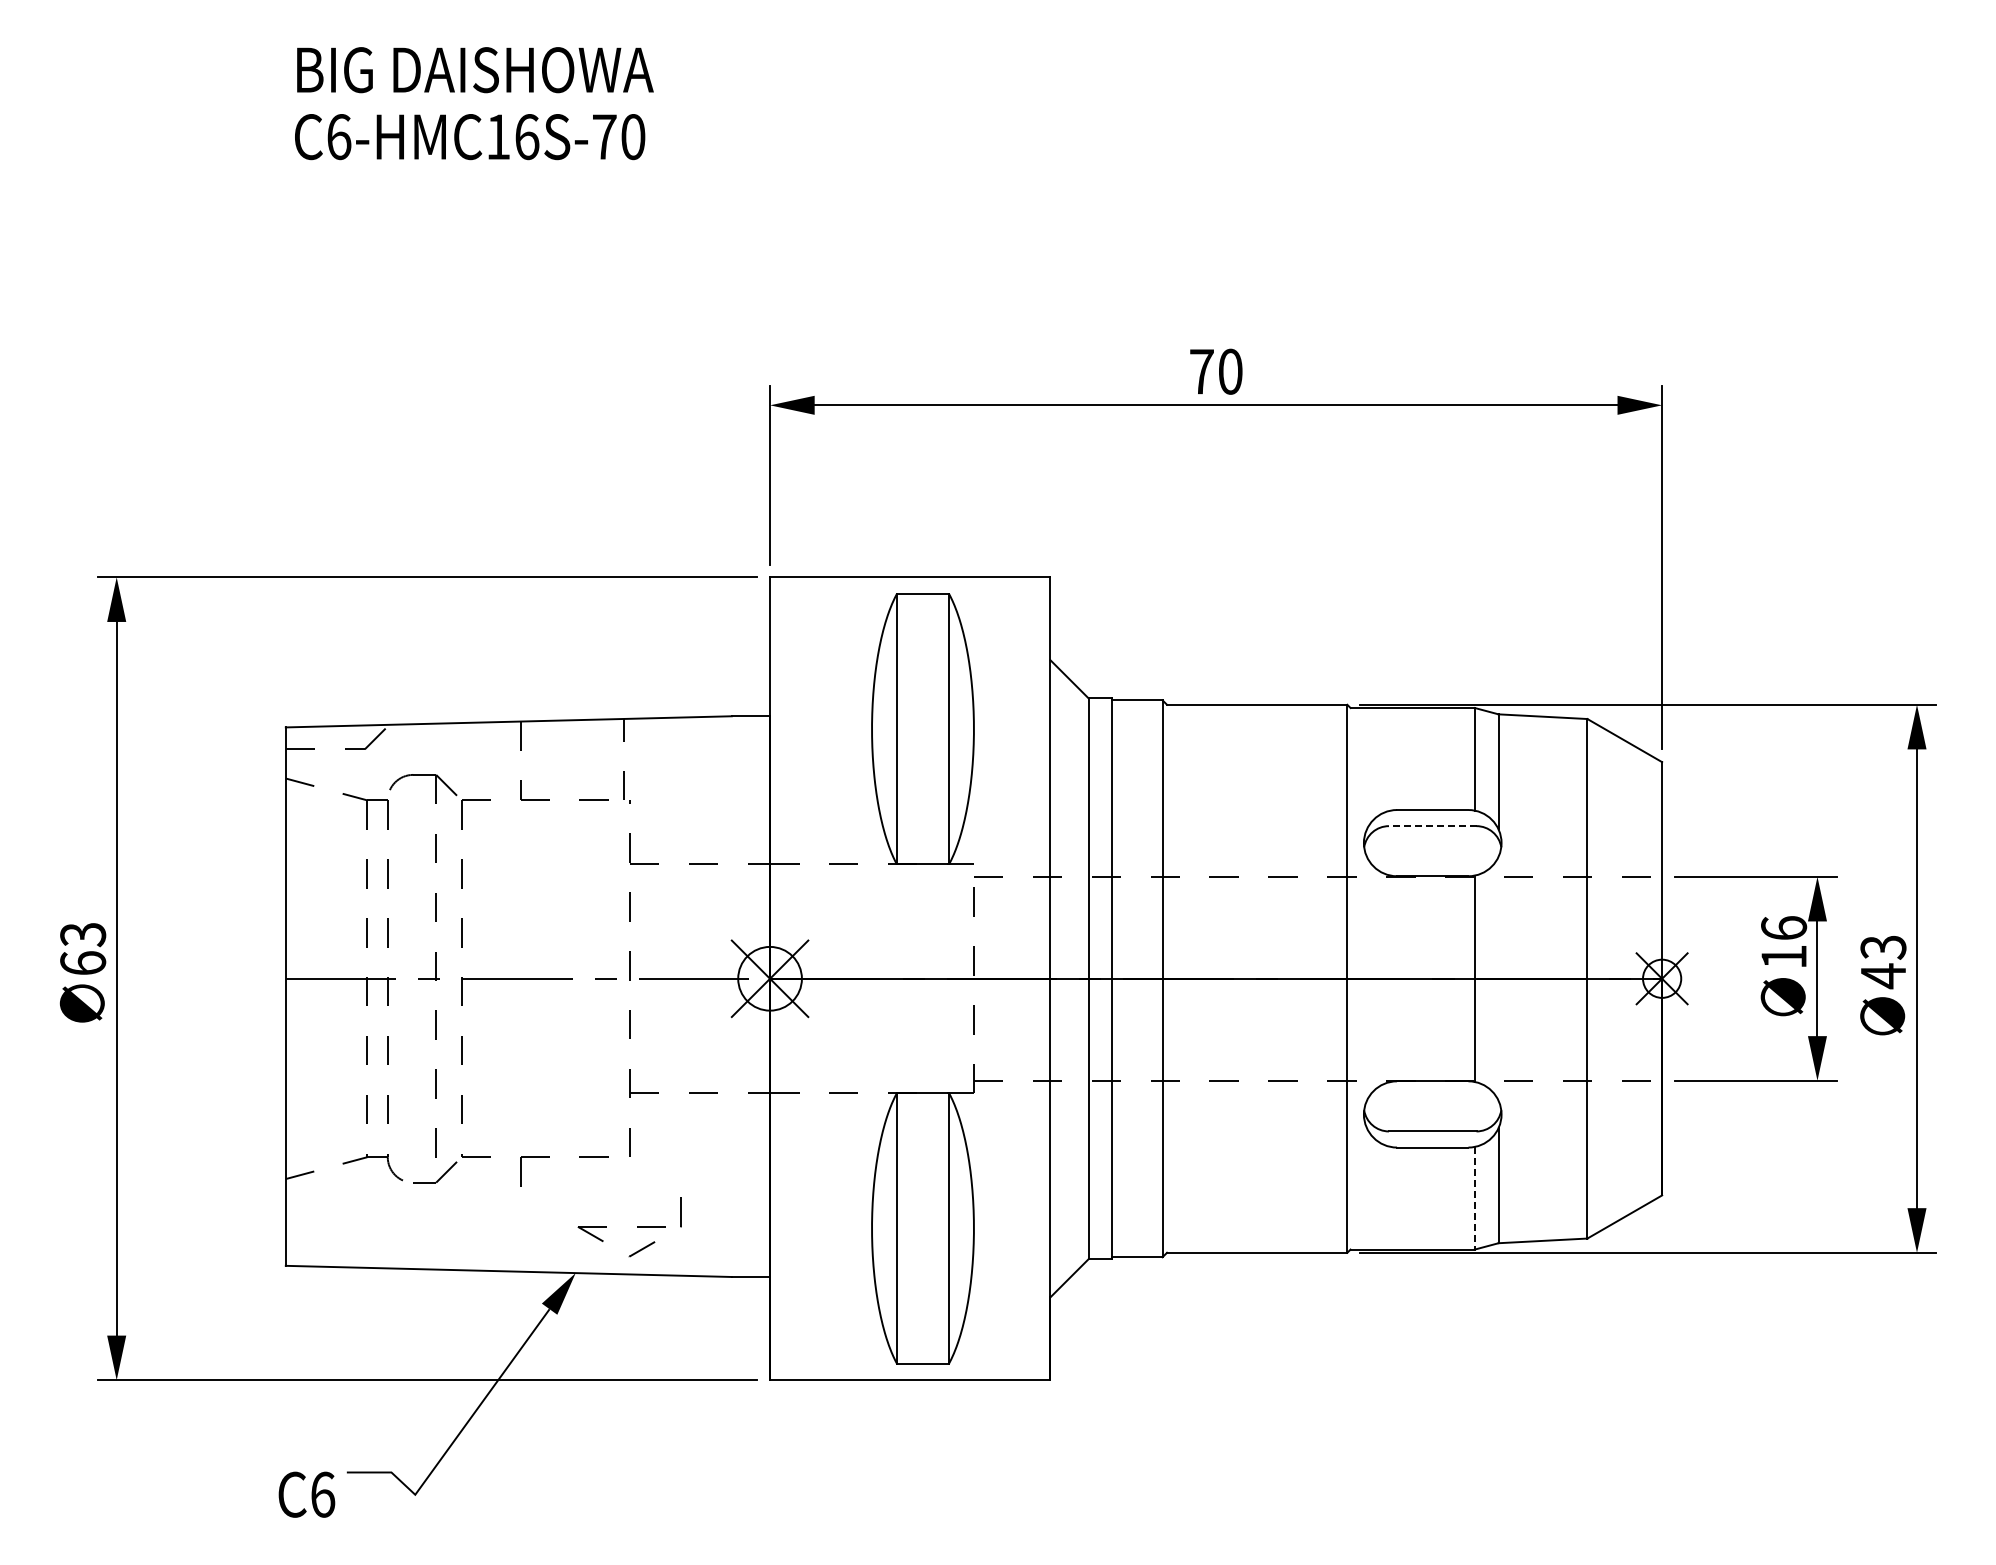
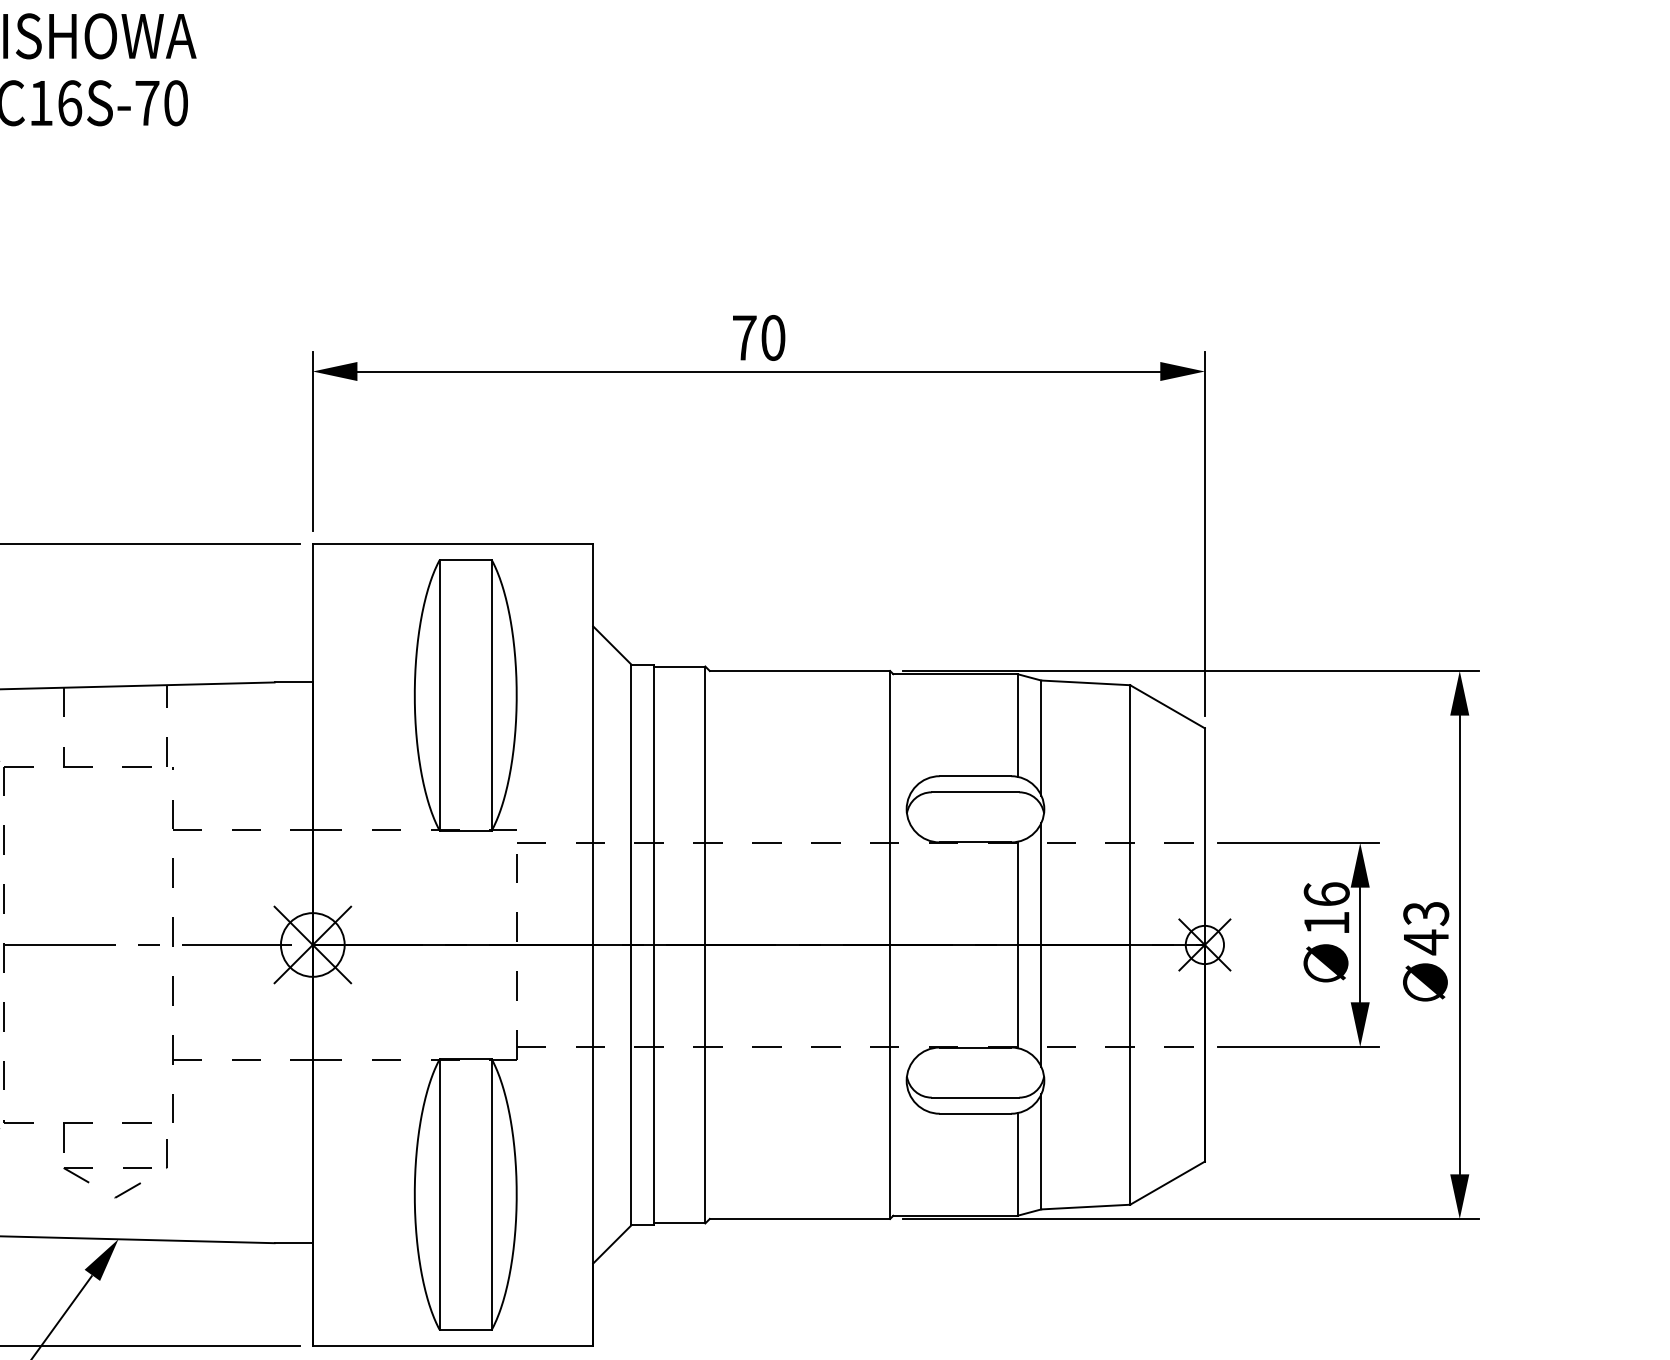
line: (1432, 826) -> (975, 792), dashed -> solid
line: (1498, 978) -> (1041, 944), added
line: (1474, 1198) -> (1017, 1164), dashed -> solid
part: (637, 1227) -> (123, 1168), moved

